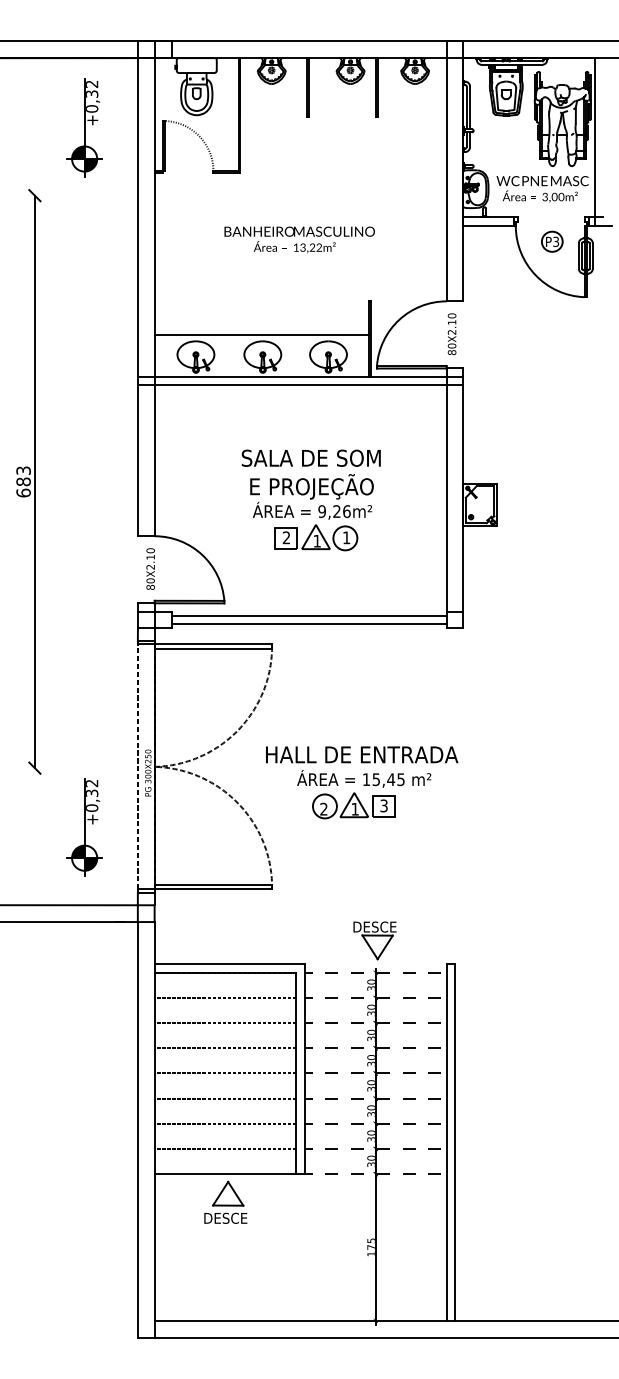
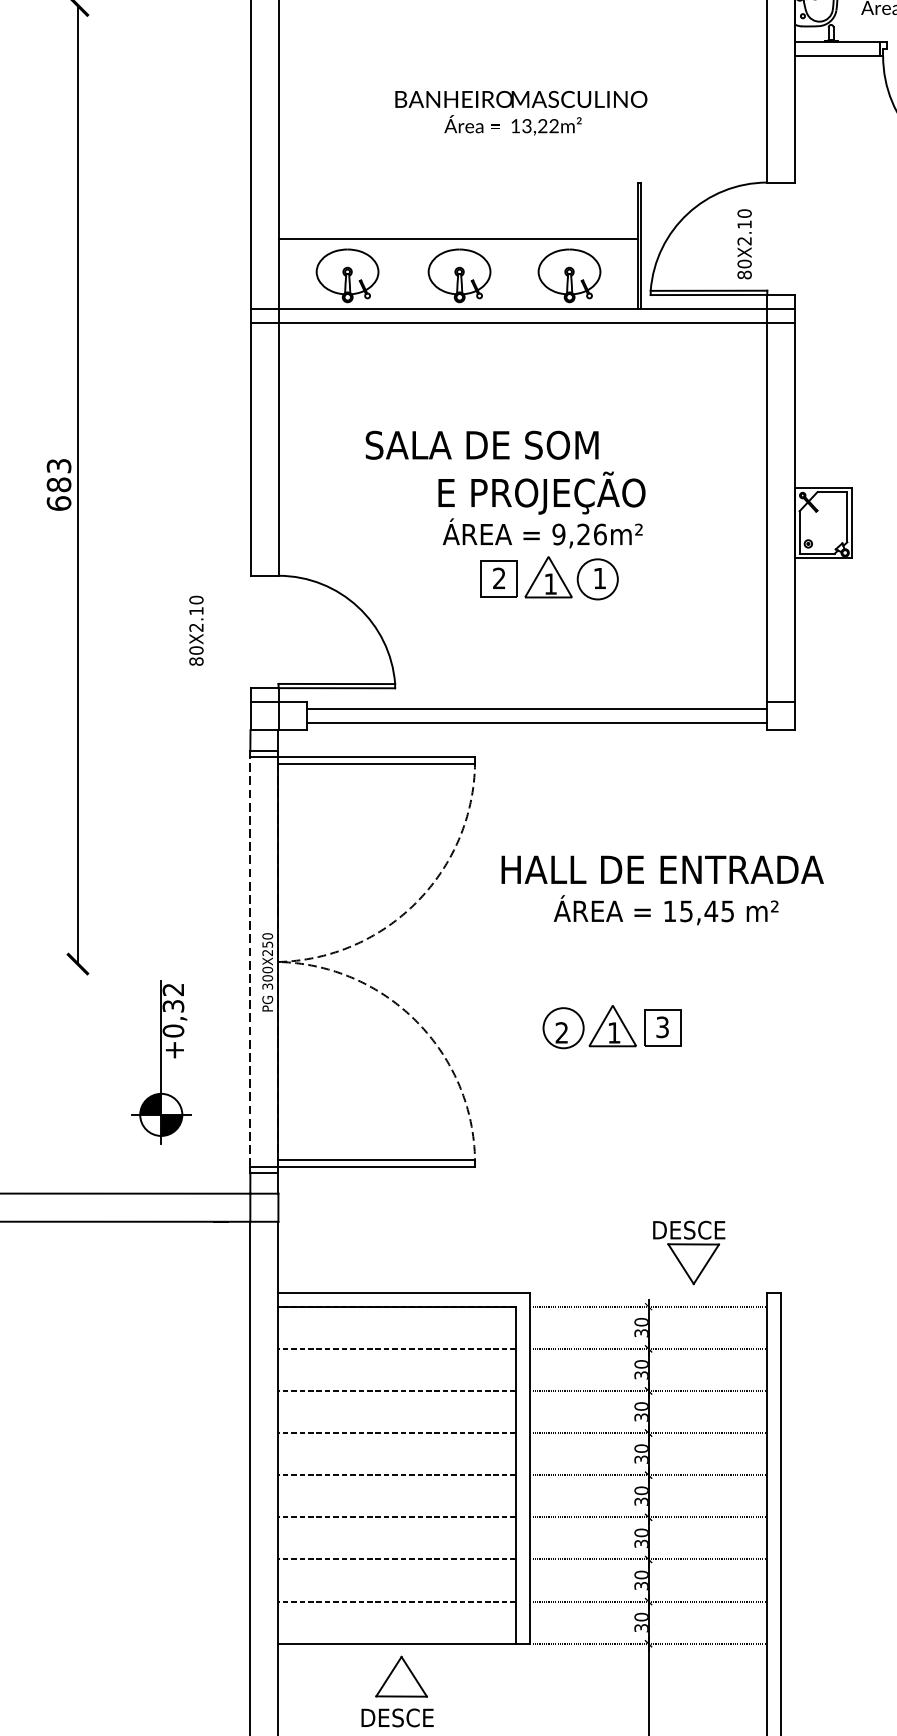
text: (299, 239) -> (520, 112), moved
text: (451, 334) -> (743, 244), moved
text: (310, 457) -> (480, 443), moved
text: (150, 568) -> (196, 629), moved
text: (362, 766) -> (663, 889), moved
part: (374, 940) -> (688, 1252), moved

